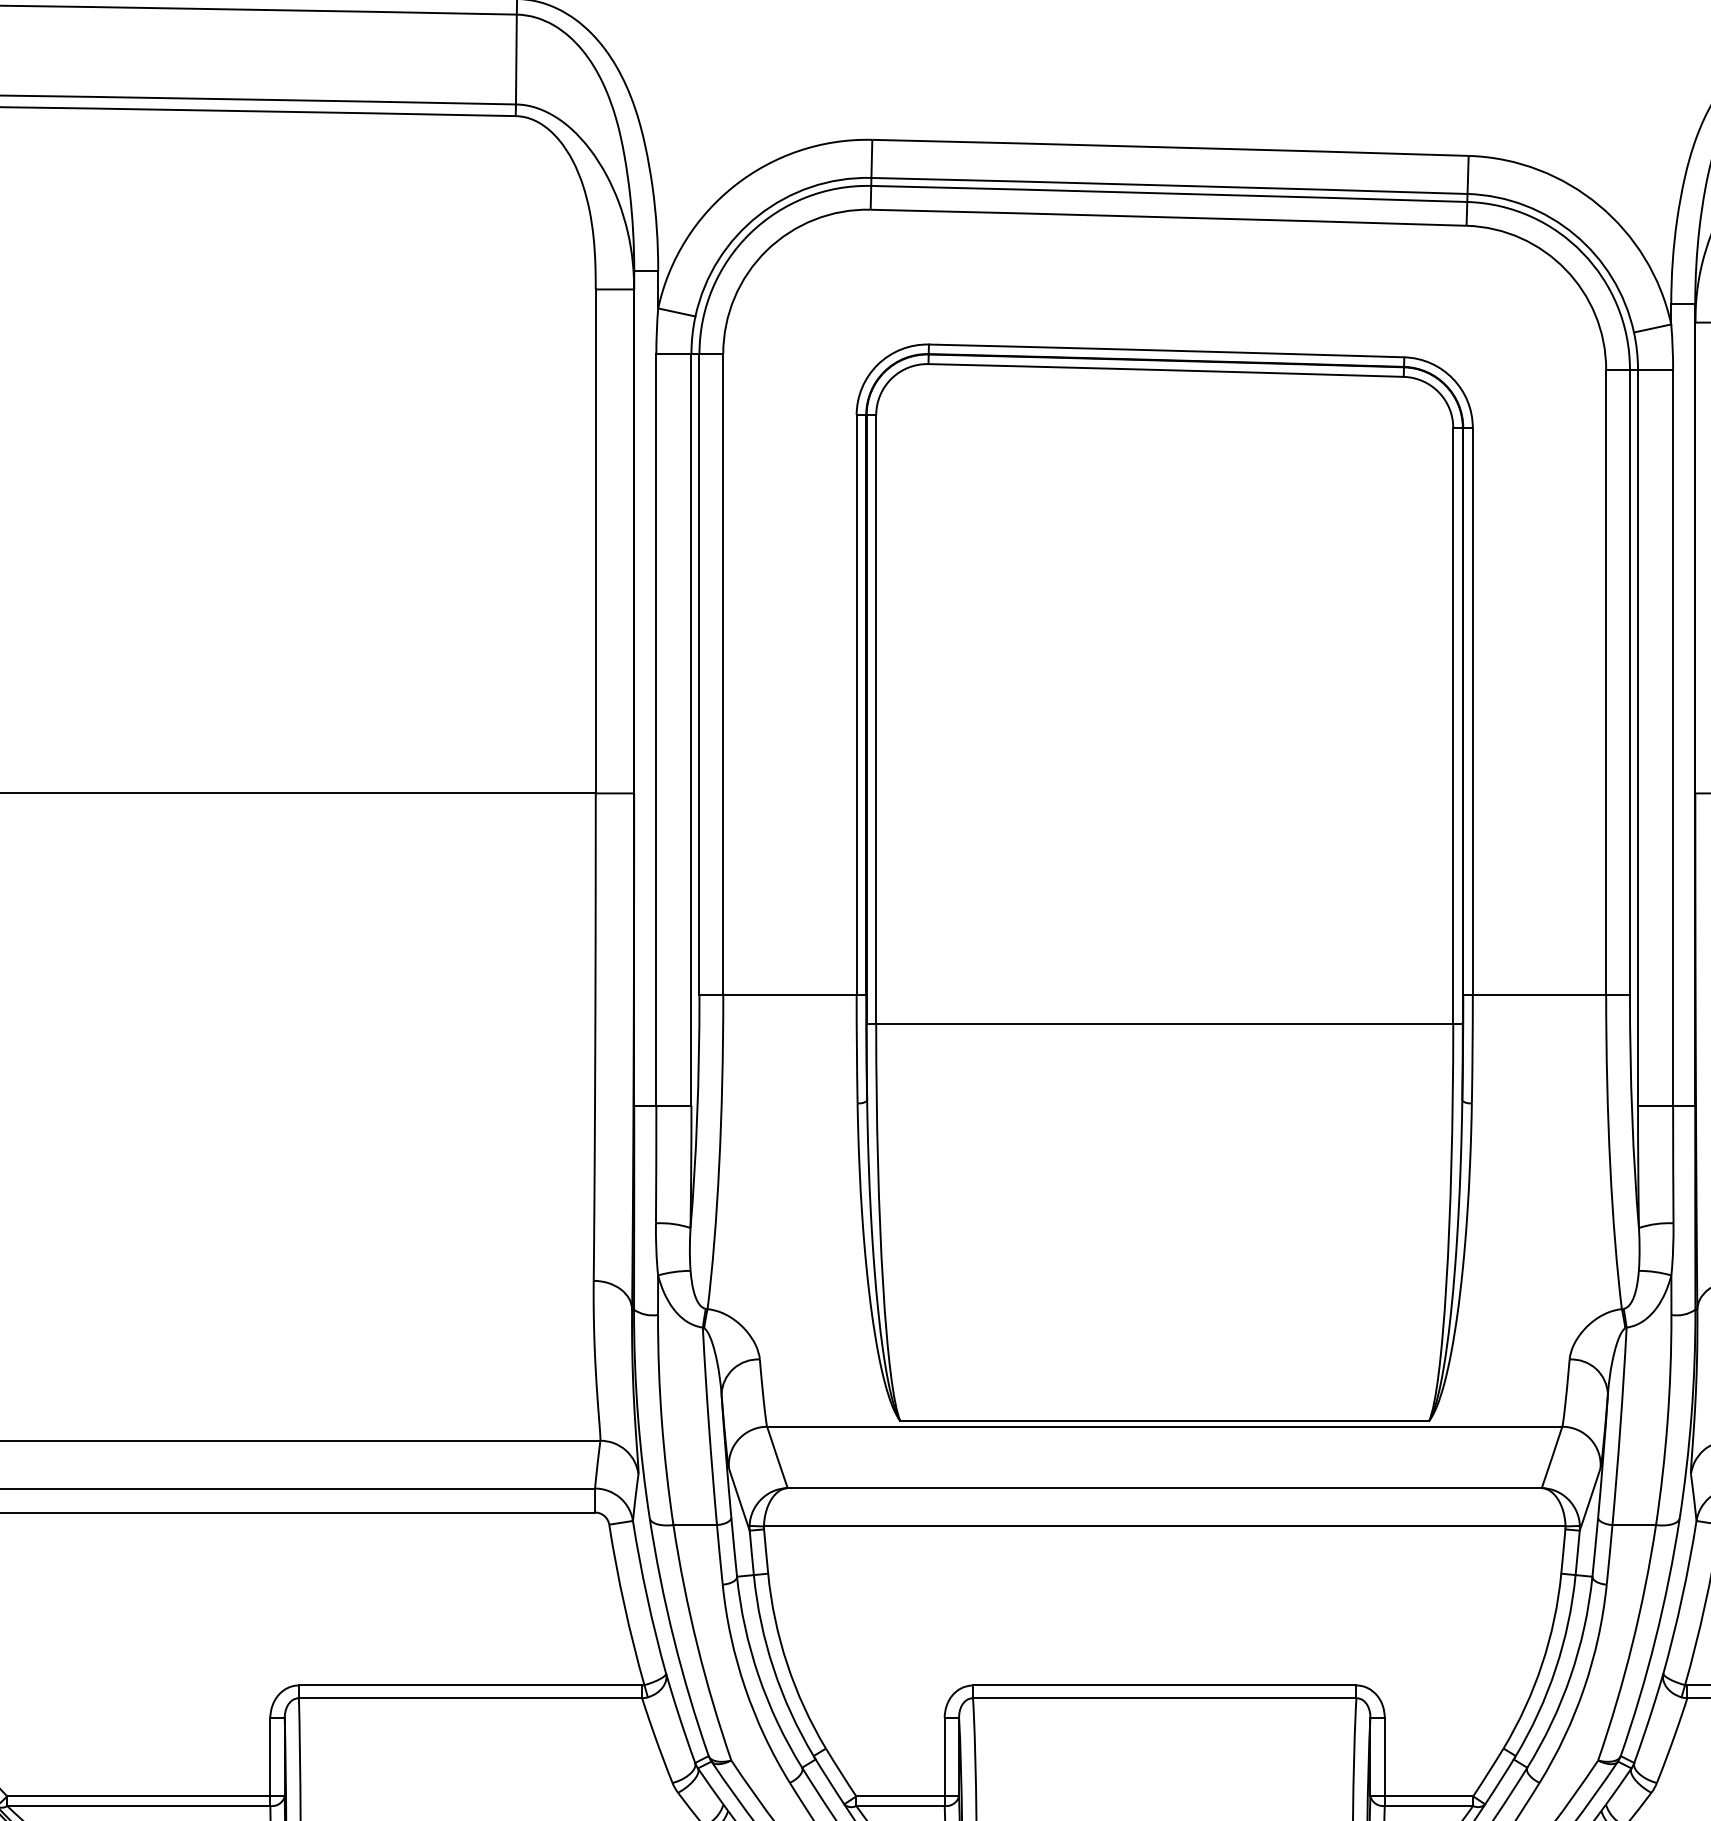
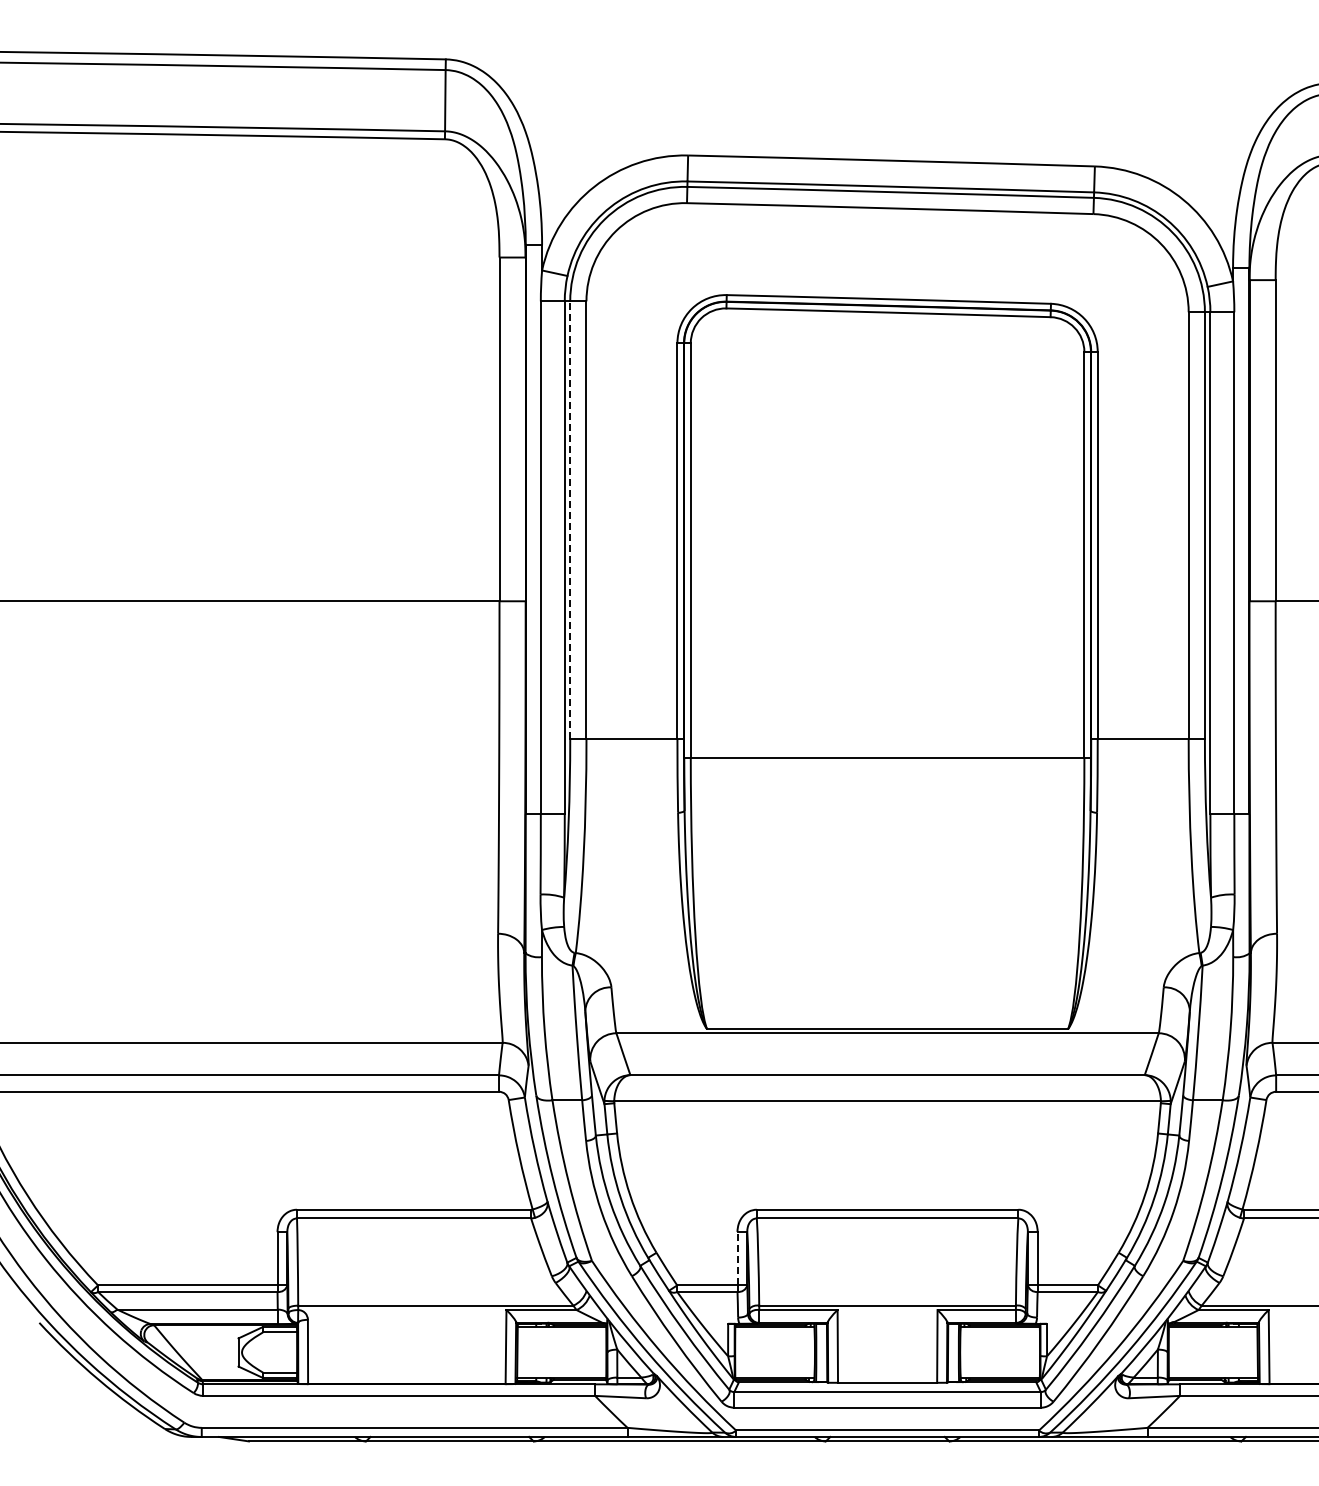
line: (699, 674) -> (570, 520), solid -> dashed
line: (944, 1756) -> (737, 1258), solid -> dashed

